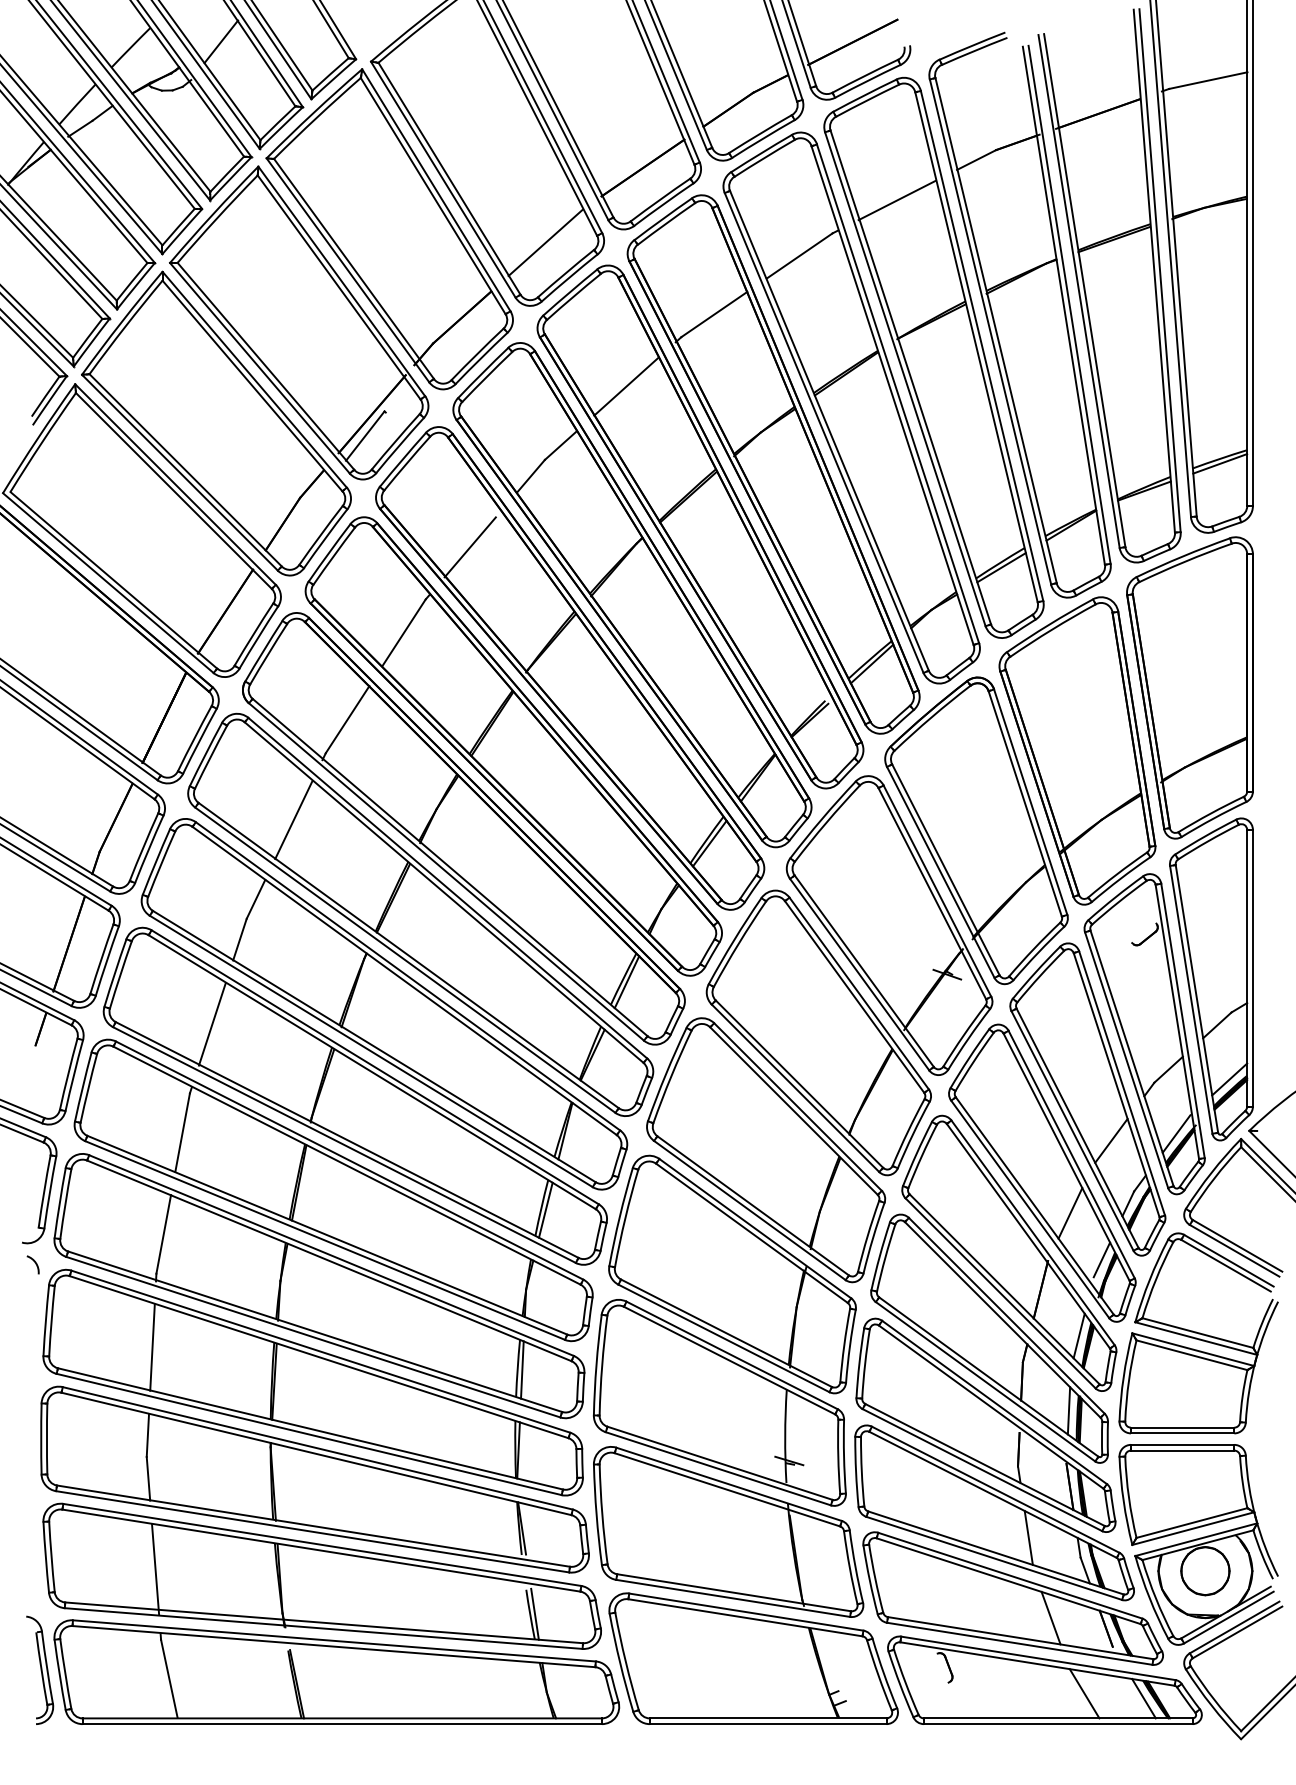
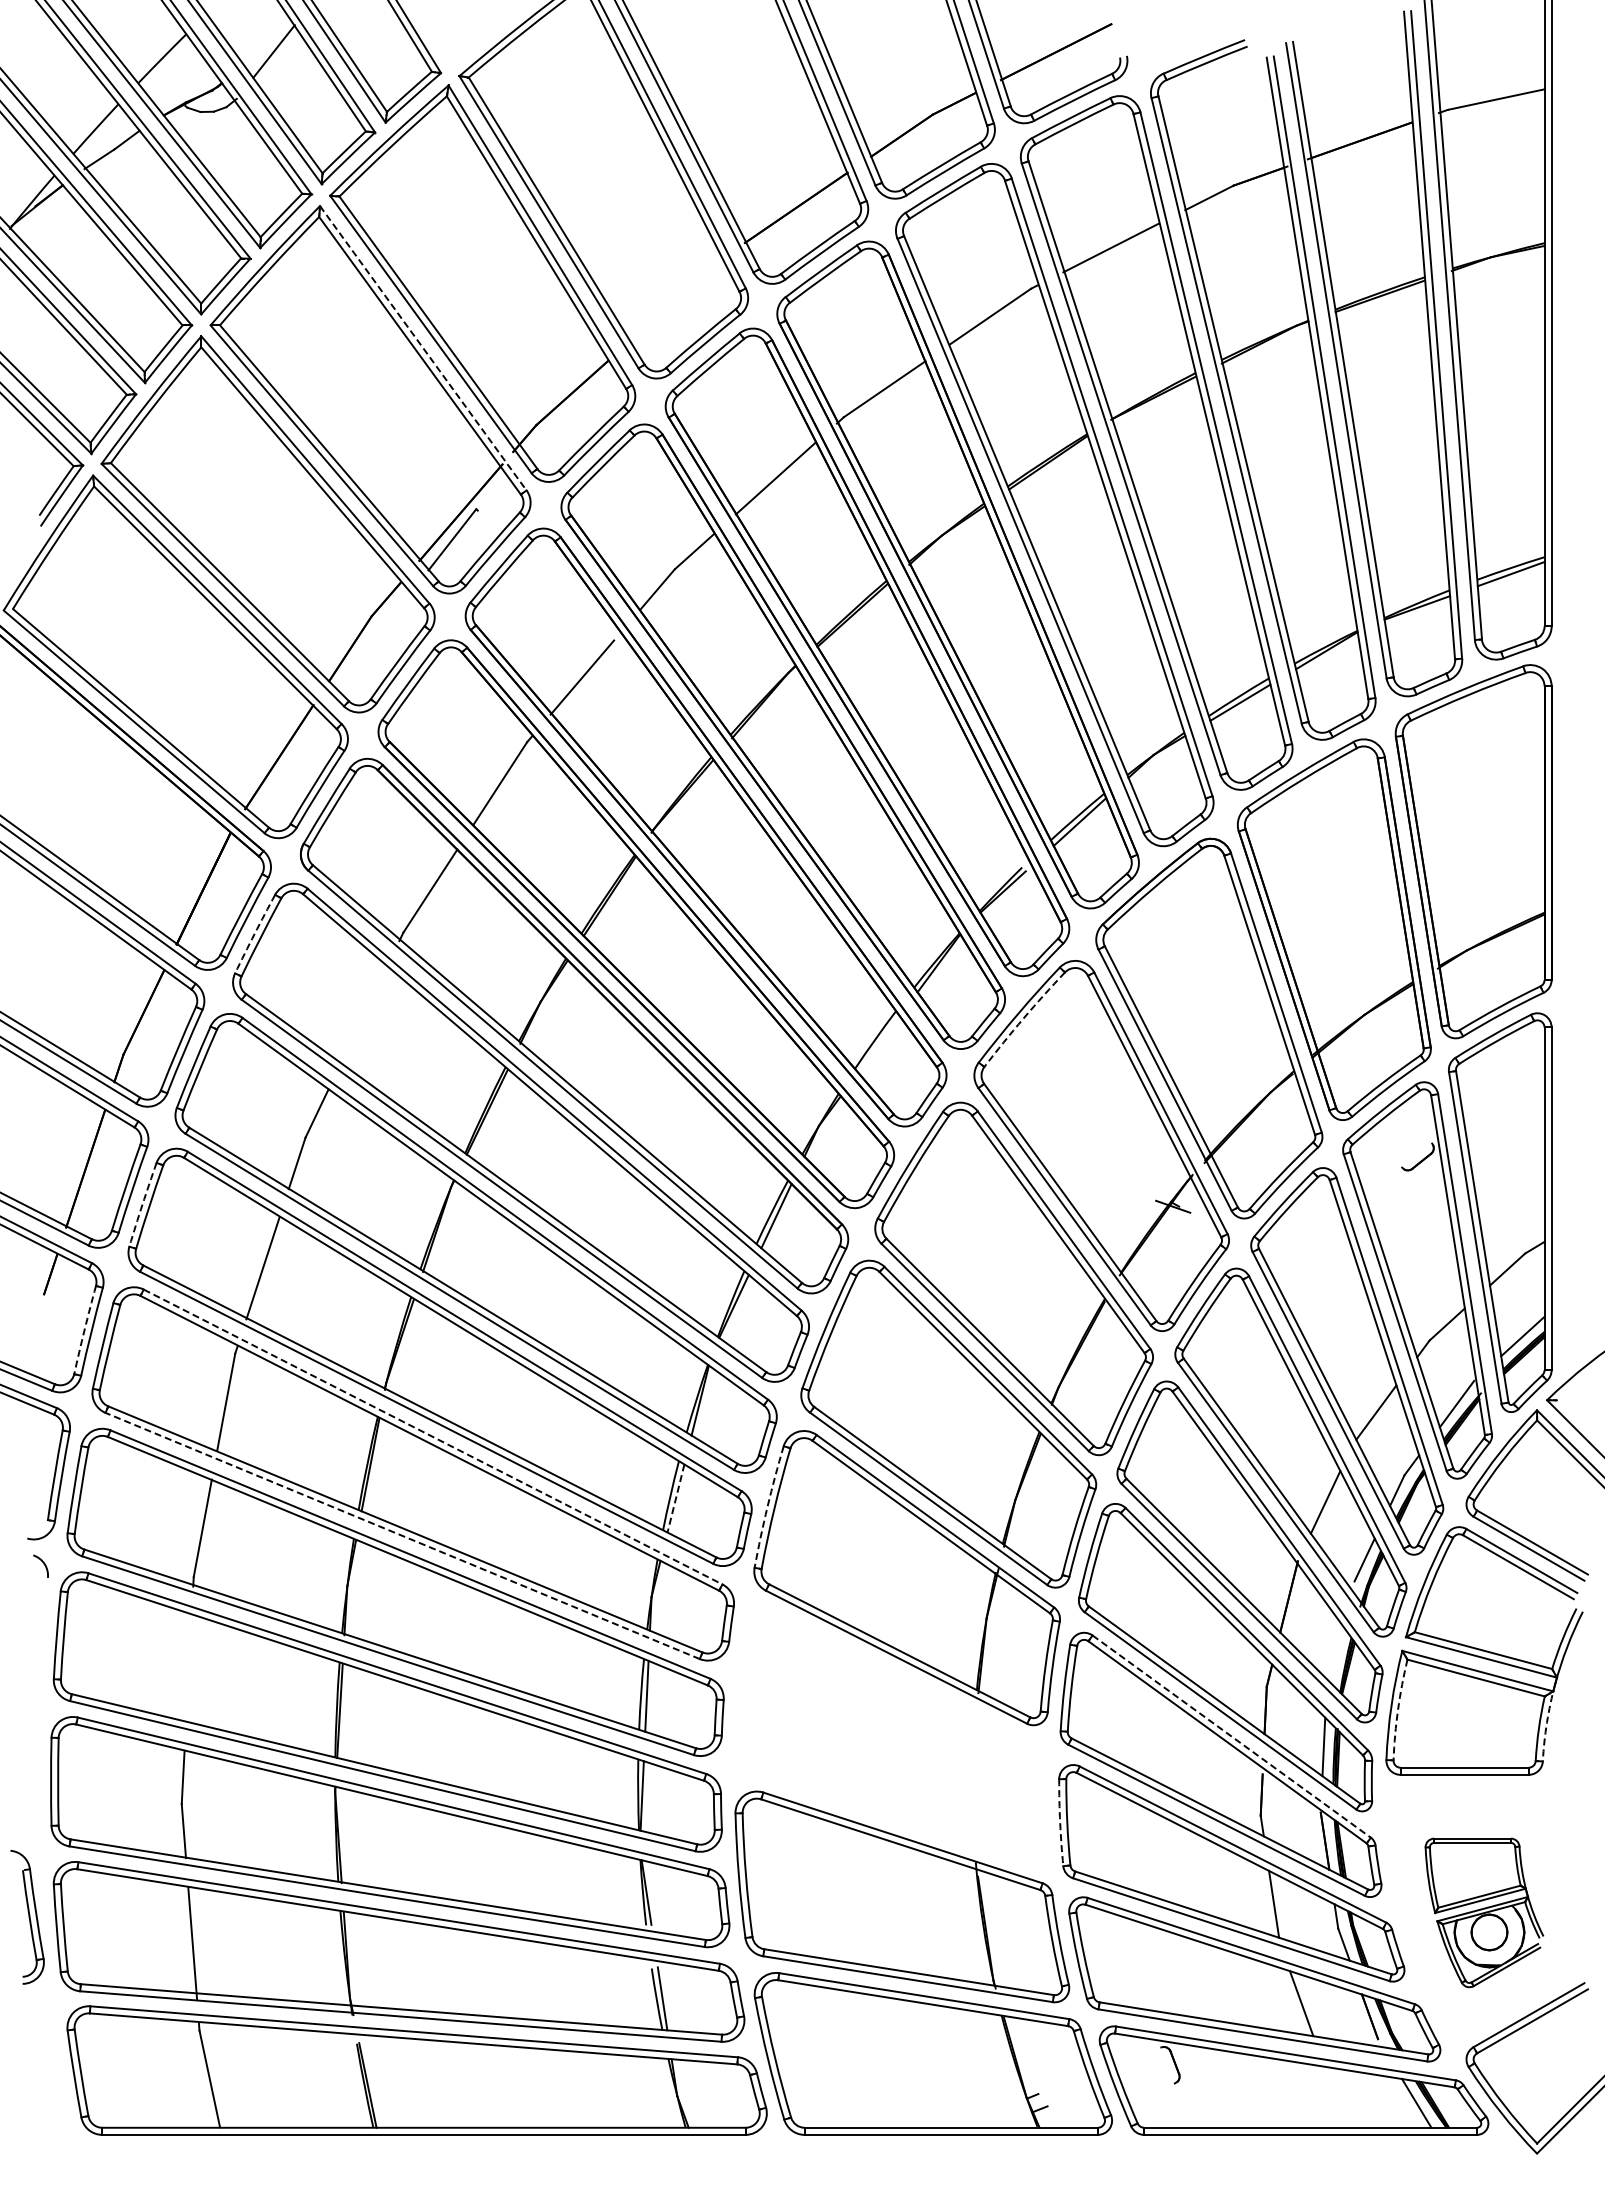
line: (545, 242) -> (675, 300), removed
line: (341, 281) -> (423, 348), solid -> dashed
arc: (205, 754) -> (254, 933), solid -> dashed
line: (293, 820) -> (363, 1015), removed
arc: (826, 822) -> (1023, 1018), solid -> dashed
line: (709, 843) -> (878, 1044), removed
arc: (115, 972) -> (142, 1204), solid -> dashed
arc: (68, 1073) -> (84, 1329), solid -> dashed
line: (350, 1160) -> (433, 1437), solid -> dashed
line: (545, 1211) -> (675, 1499), solid -> dashed
arc: (619, 1216) -> (767, 1506), solid -> dashed
line: (325, 1240) -> (402, 1535), solid -> dashed
line: (1079, 1335) -> (1336, 1653), removed
line: (152, 1347) -> (188, 1668), removed
arc: (1129, 1380) -> (1398, 1709), solid -> dashed
arc: (1248, 1391) -> (1546, 1722), solid -> dashed
part: (719, 1402) -> (891, 1736), removed
line: (994, 1402) -> (1231, 1736), solid -> dashed
arc: (856, 1471) -> (1060, 1822), solid -> dashed
part: (1198, 1544) -> (1484, 1912), size x0.6
part: (39, 1670) -> (27, 1917), moved
line: (1084, 1693) -> (1342, 2096), removed

